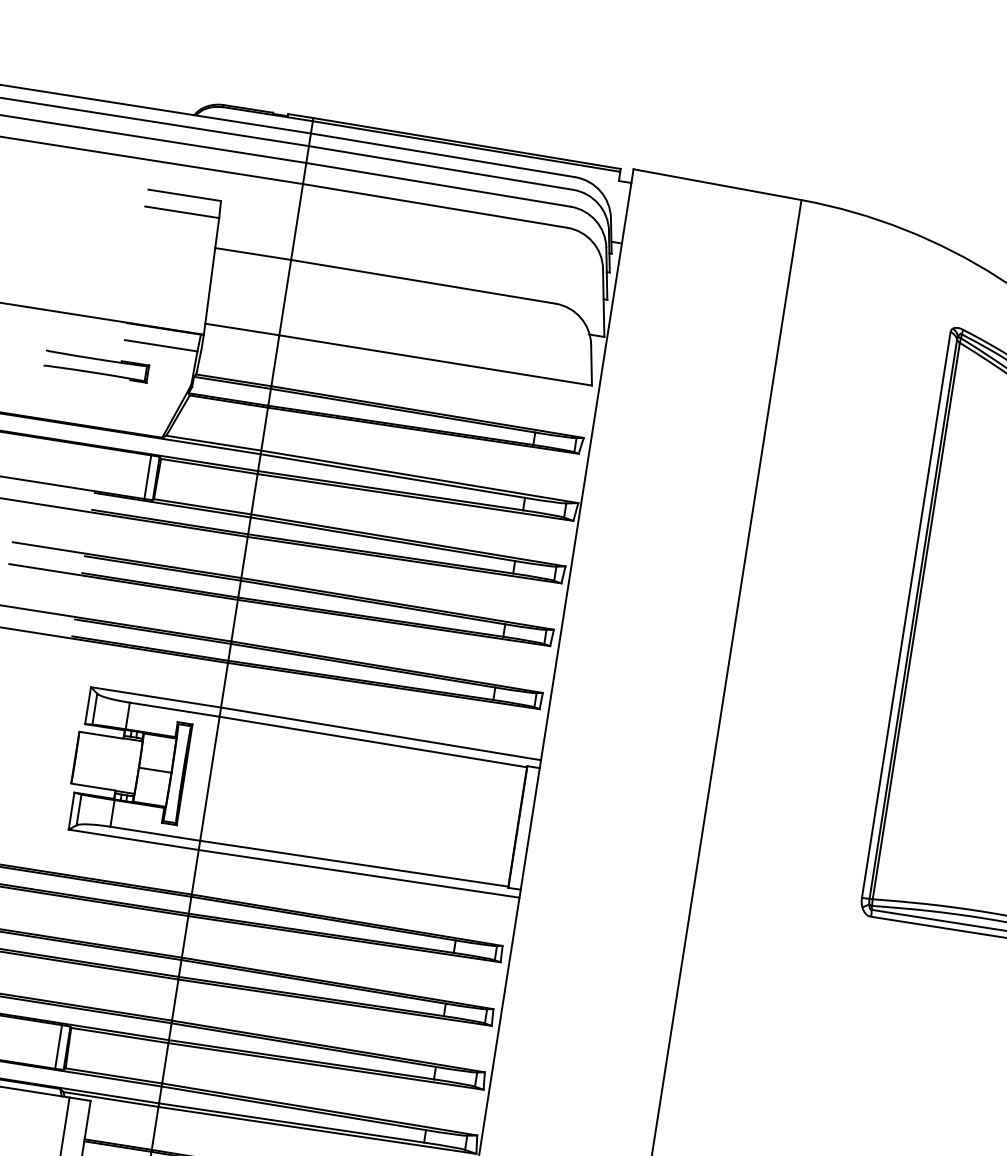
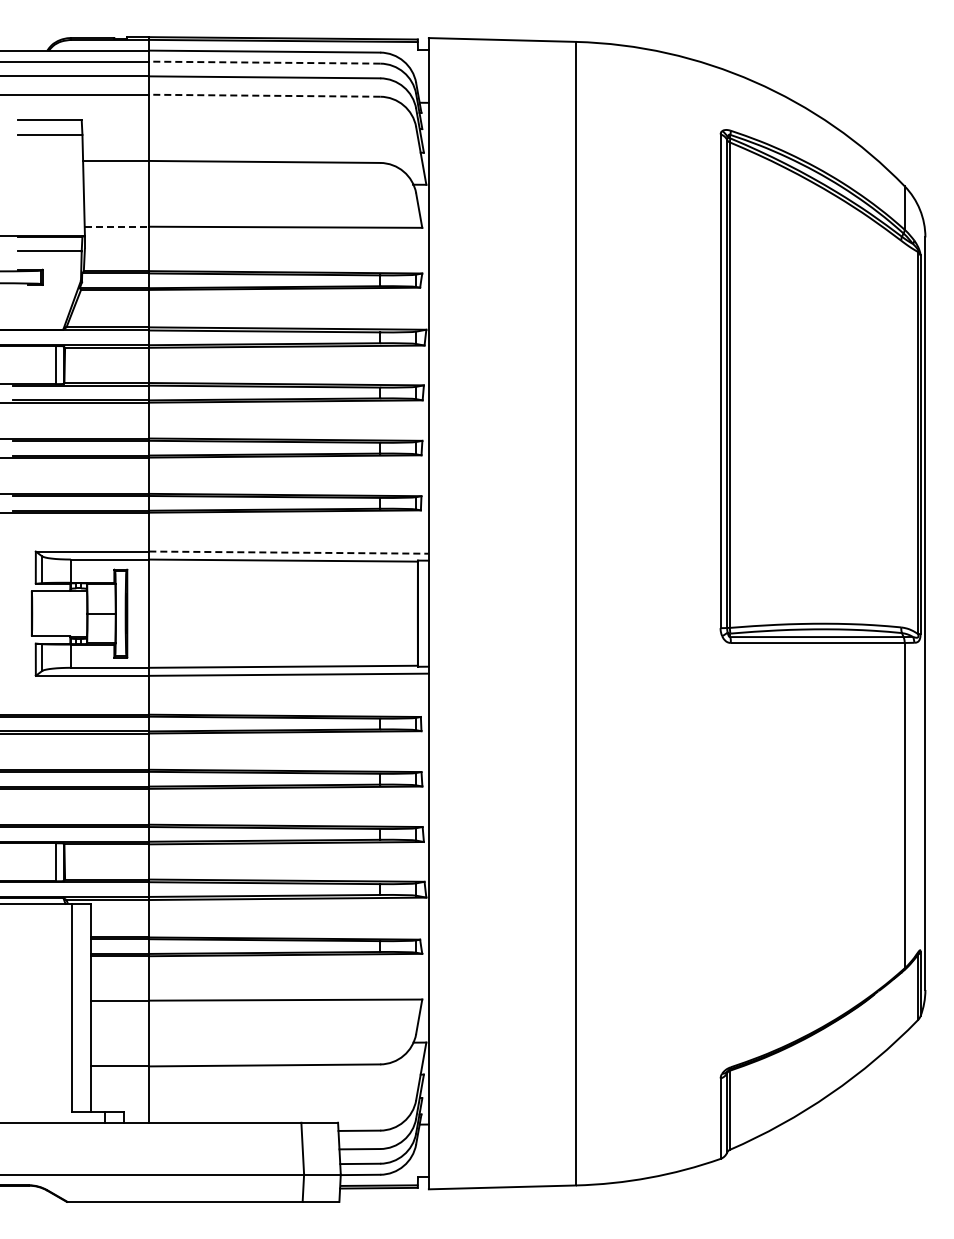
line: (440, 167) -> (264, 62), solid -> dashed
line: (434, 205) -> (264, 95), solid -> dashed
line: (242, 329) -> (117, 226), solid -> dashed
line: (381, 733) -> (289, 552), solid -> dashed

